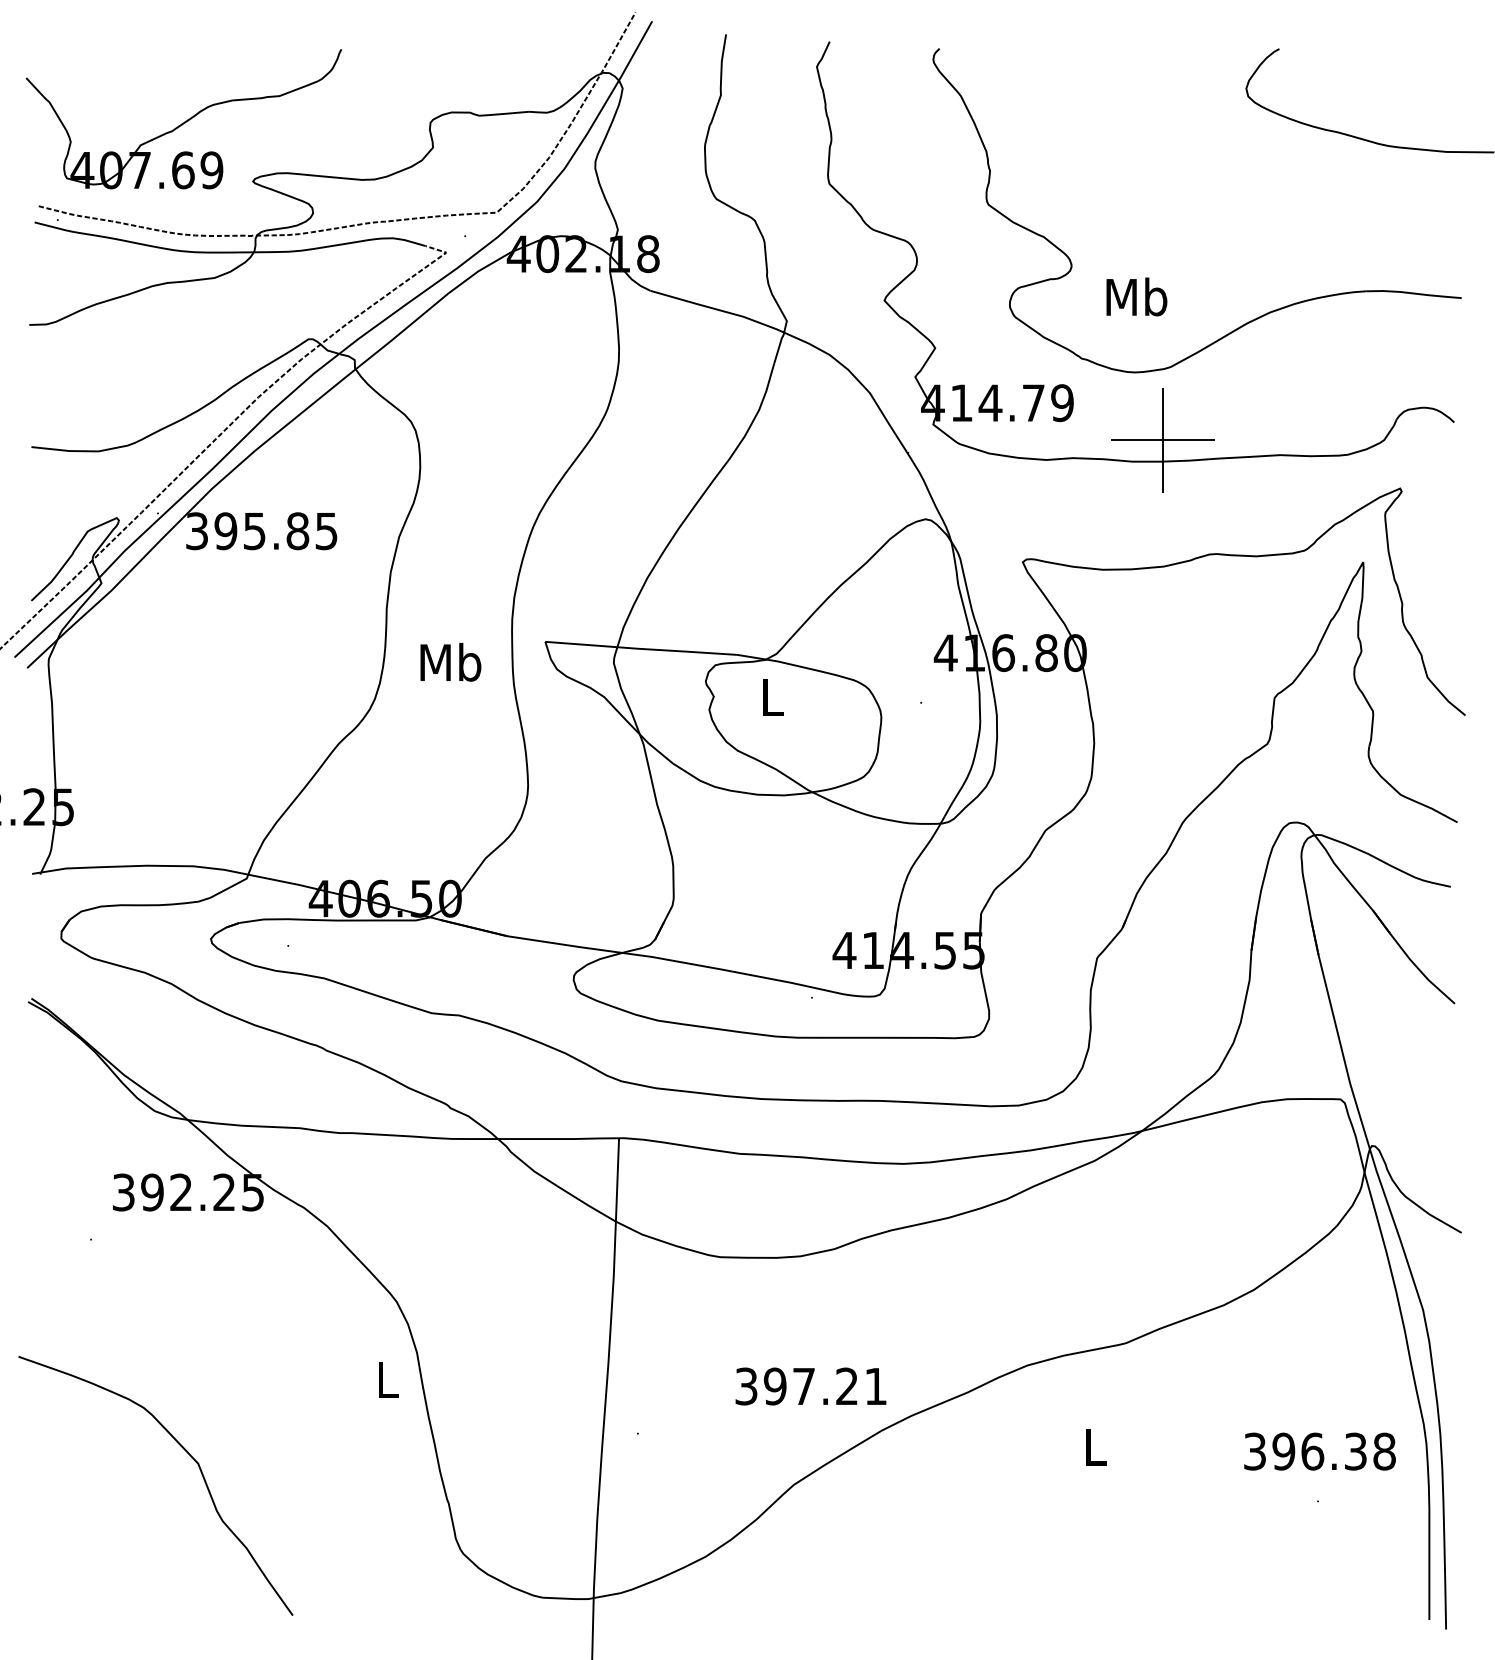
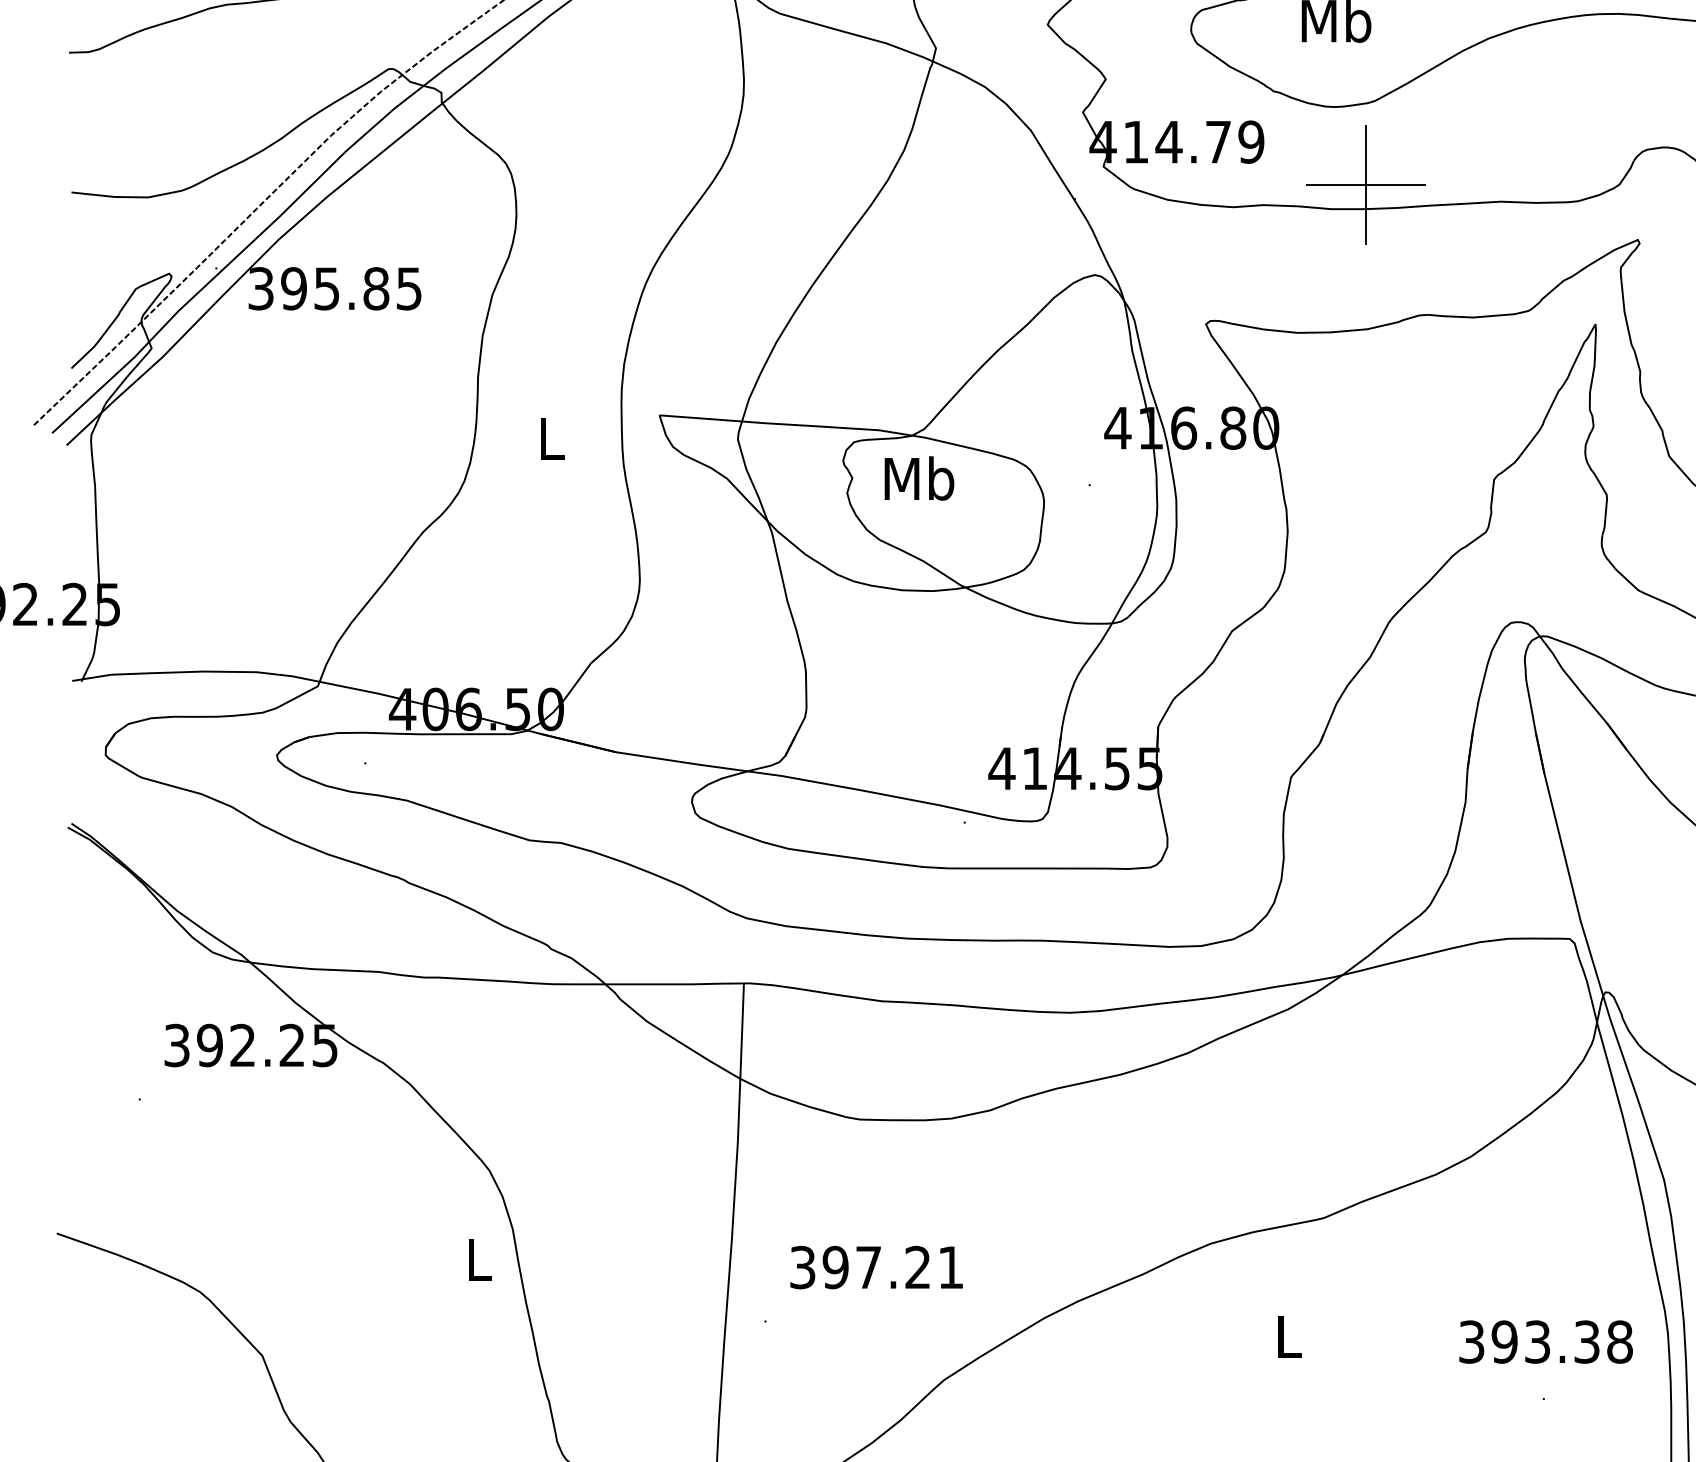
text: (450, 661) -> (551, 437), Mb -> L
text: (772, 696) -> (919, 477), L -> Mb
text: (810, 1386) -> (876, 1267), moved
text: (1312, 1451) -> (1537, 1341), 396.38 -> 393.38

